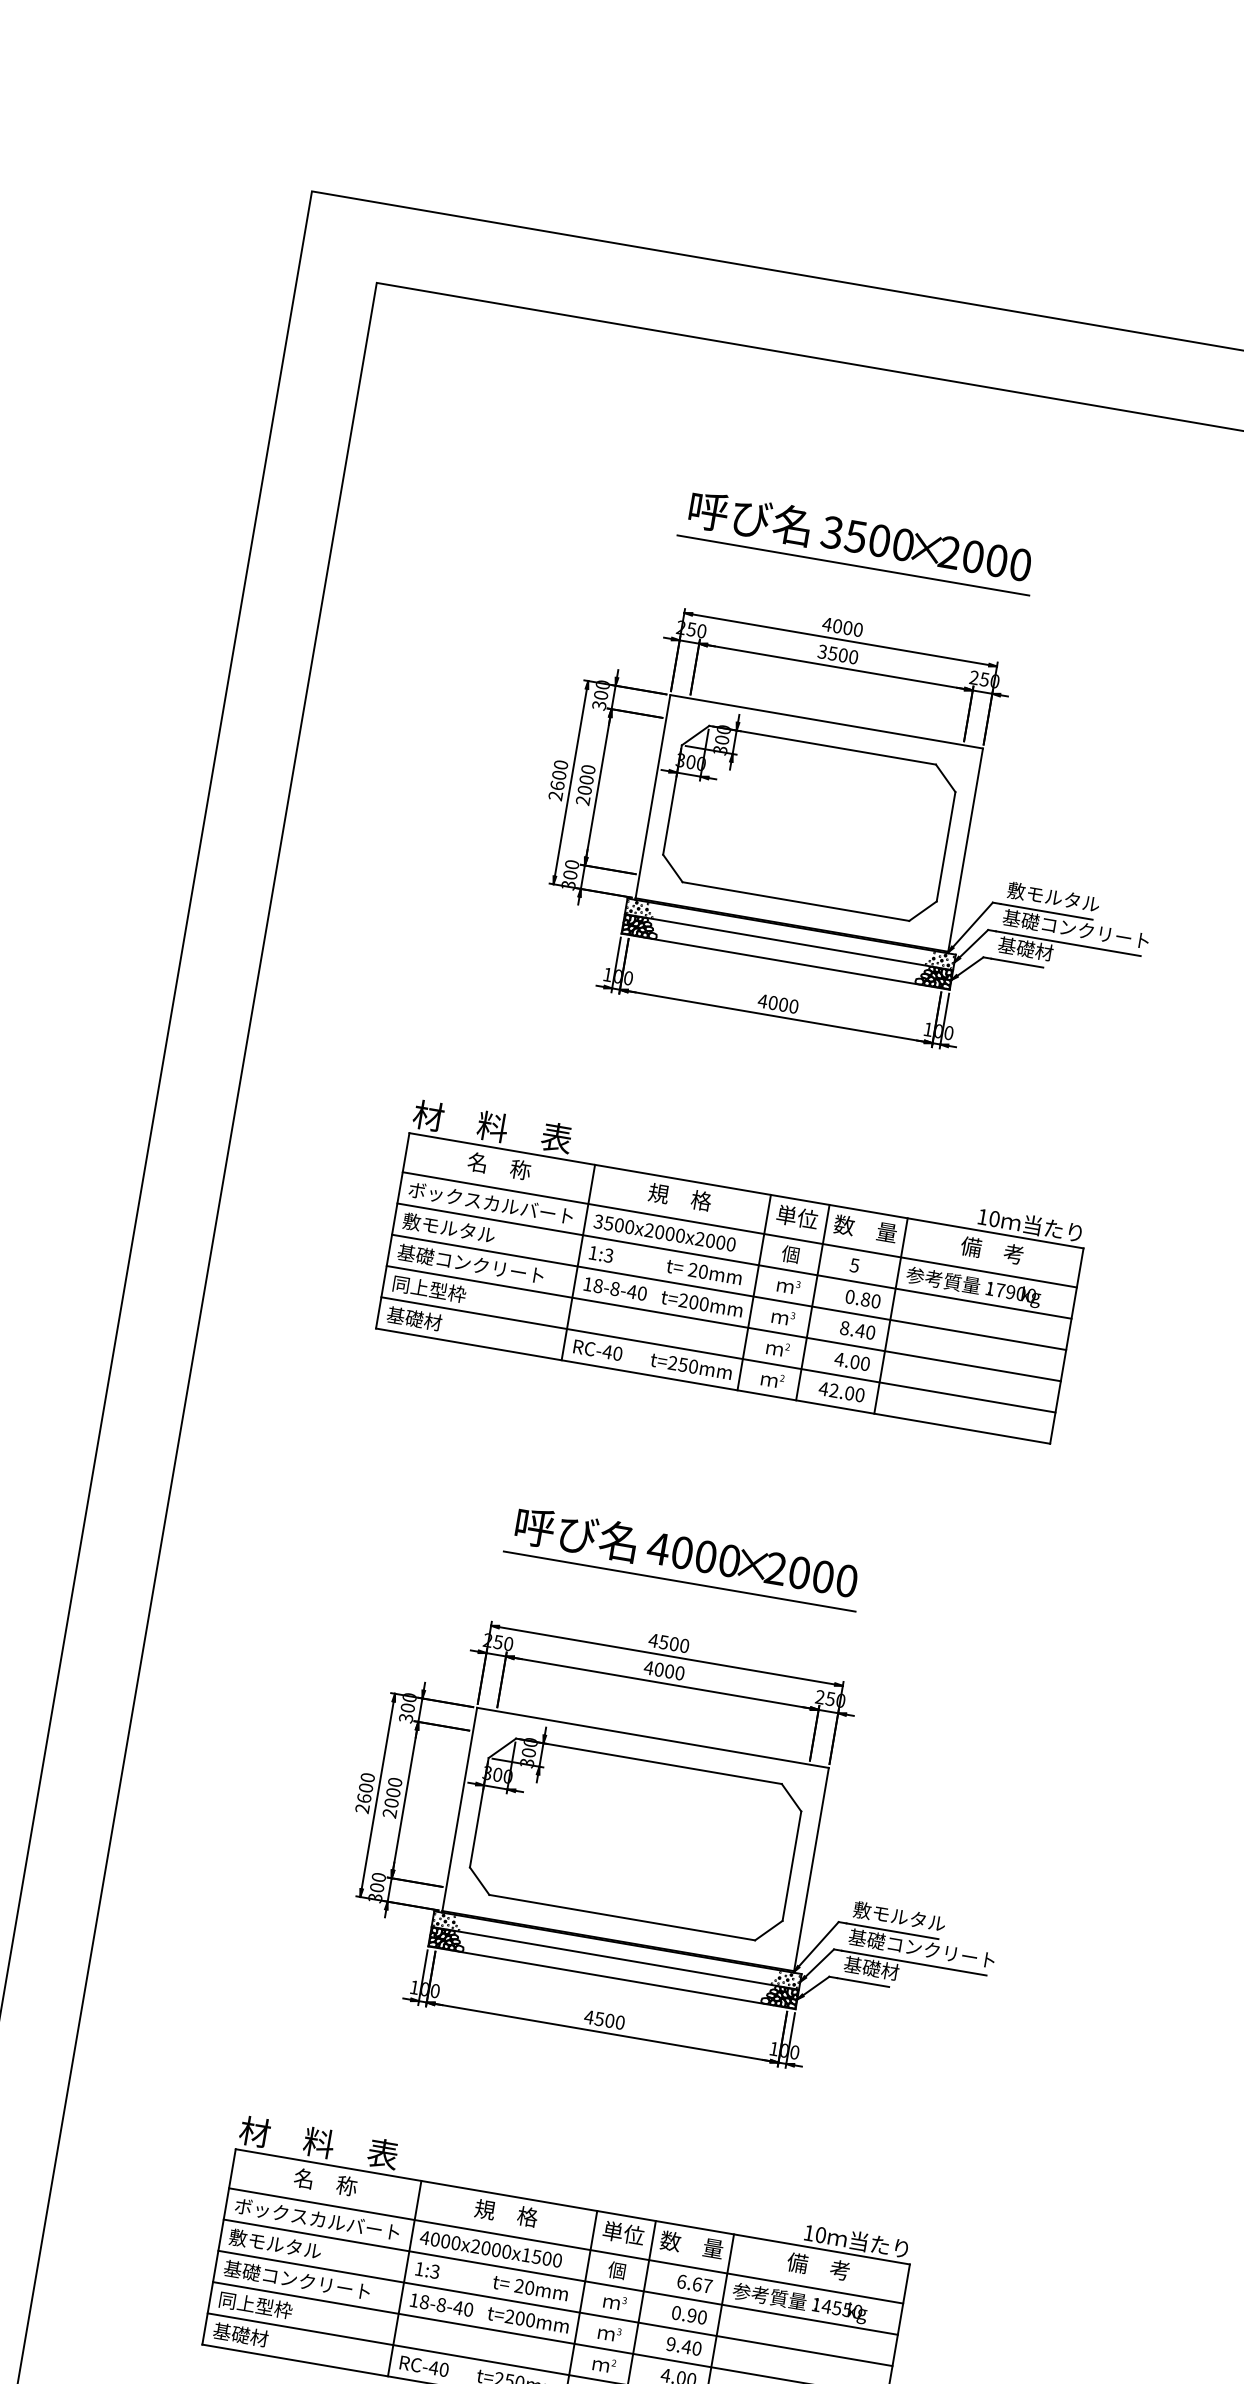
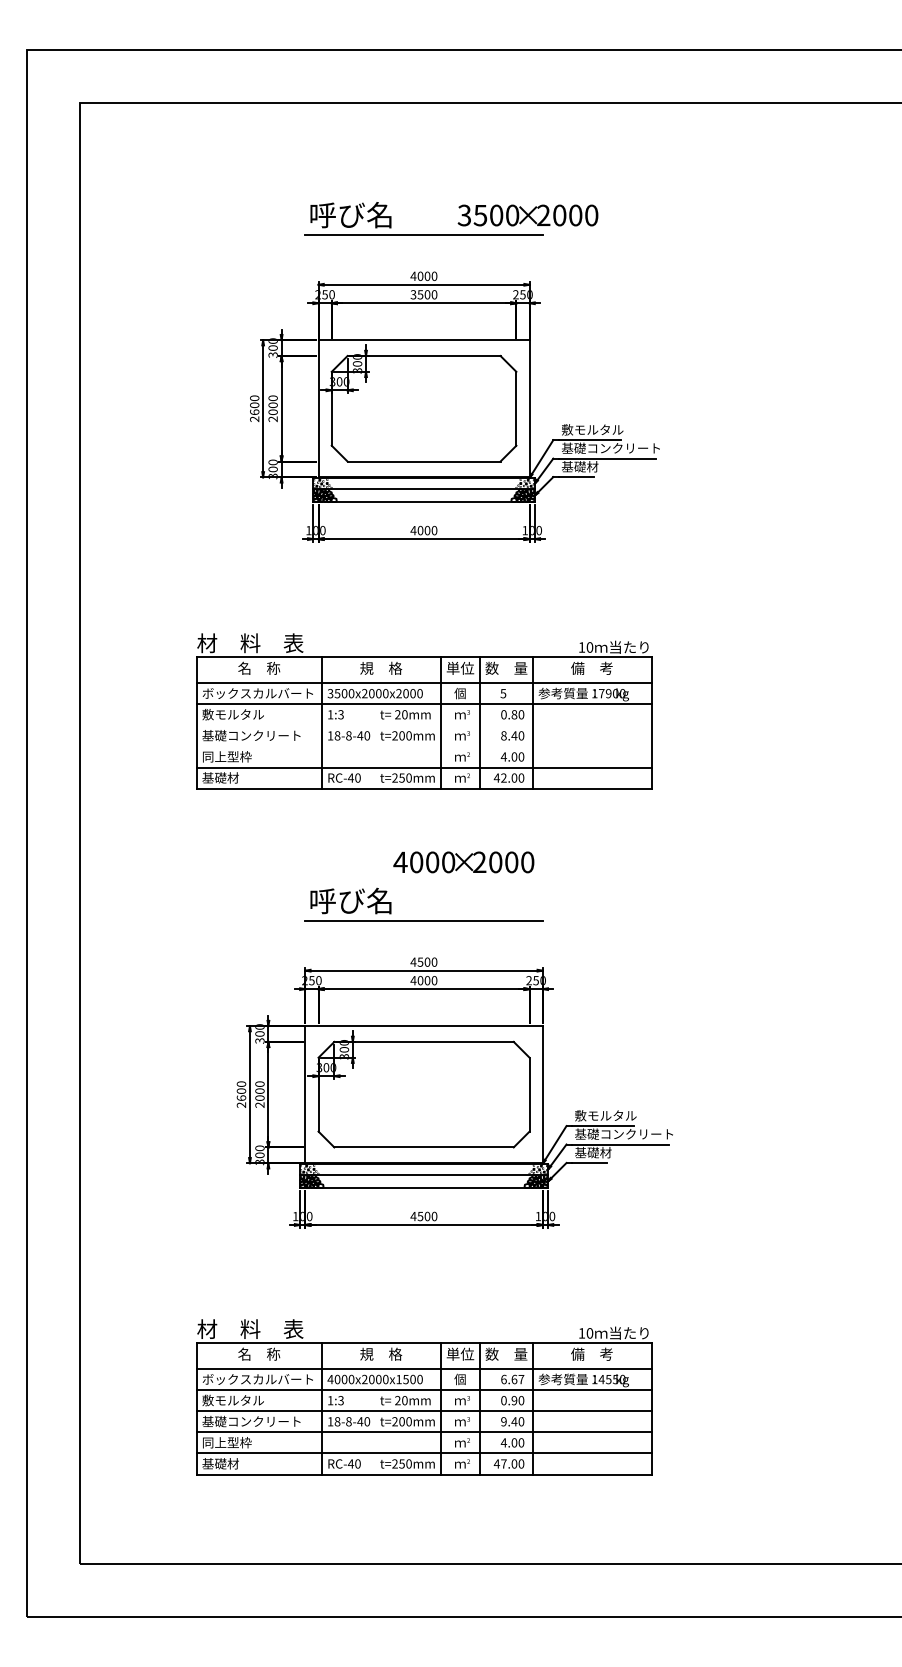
text: (925, 548) -> (527, 215), moved
line: (728, 1292) -> (423, 725), removed
line: (722, 1323) -> (423, 746), removed
text: (751, 1564) -> (463, 862), moved

